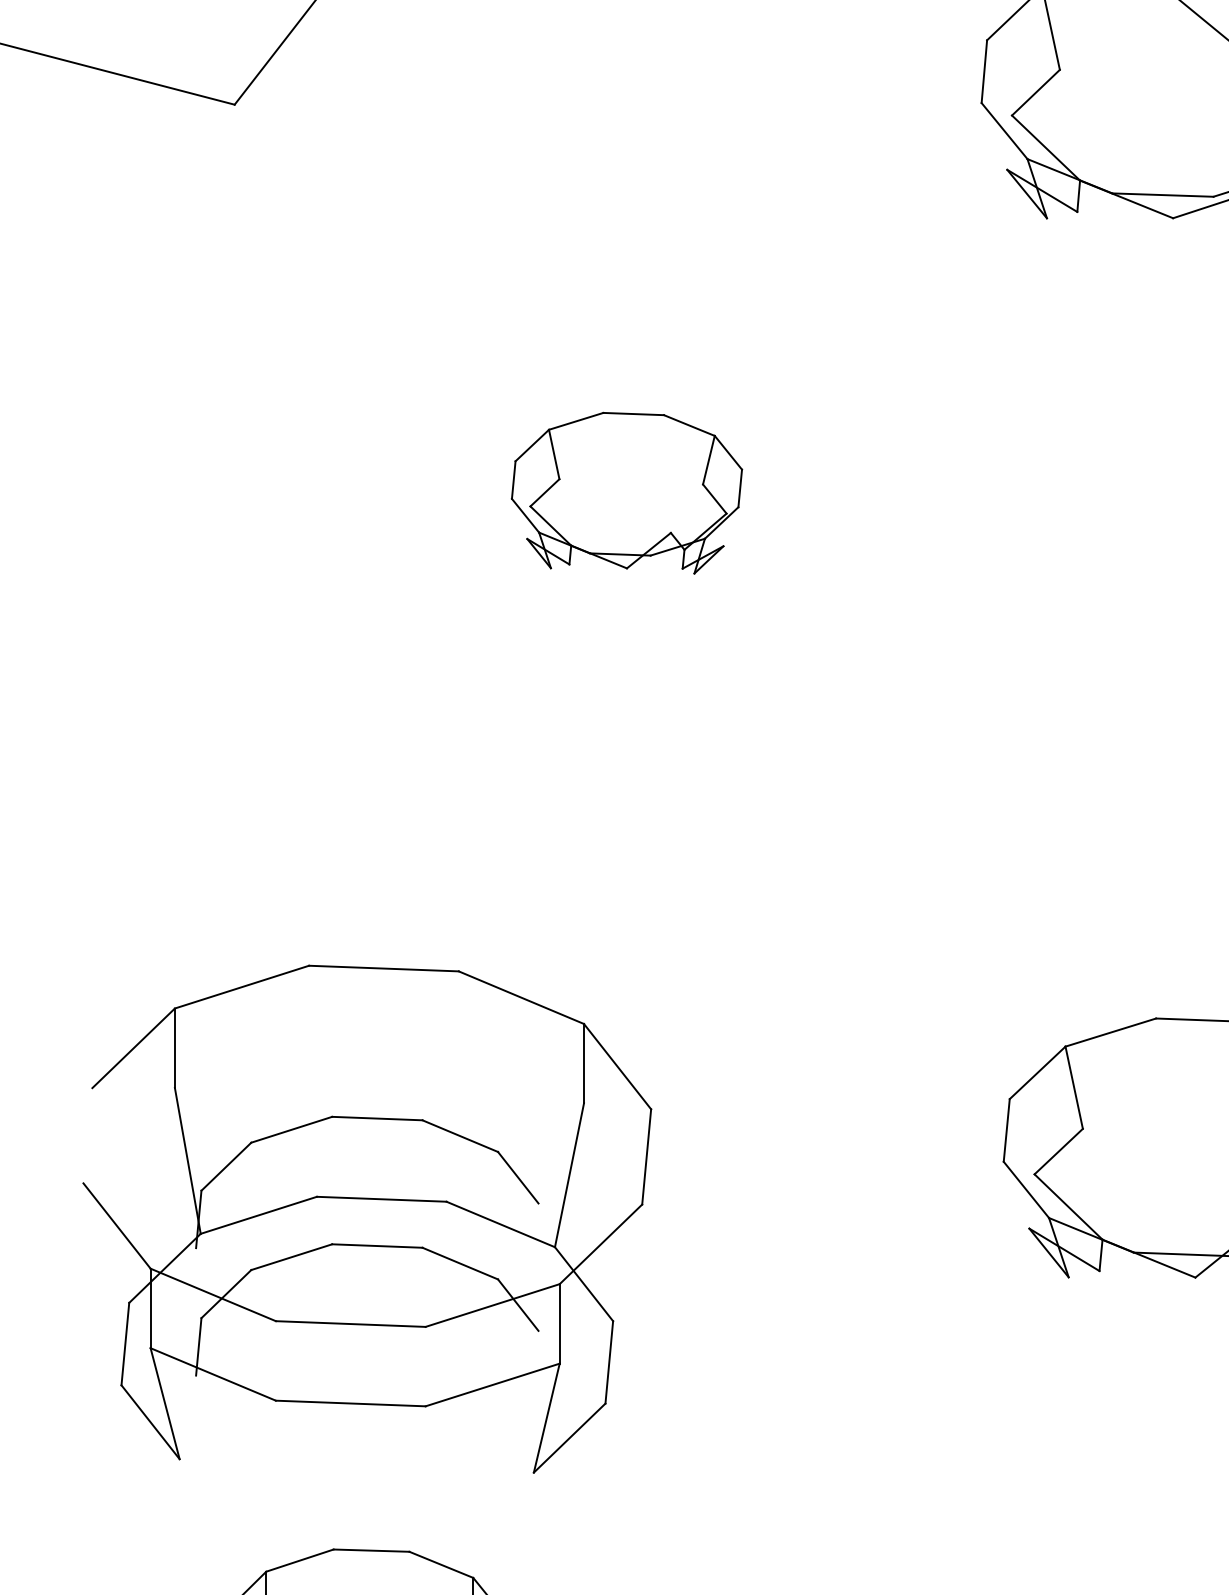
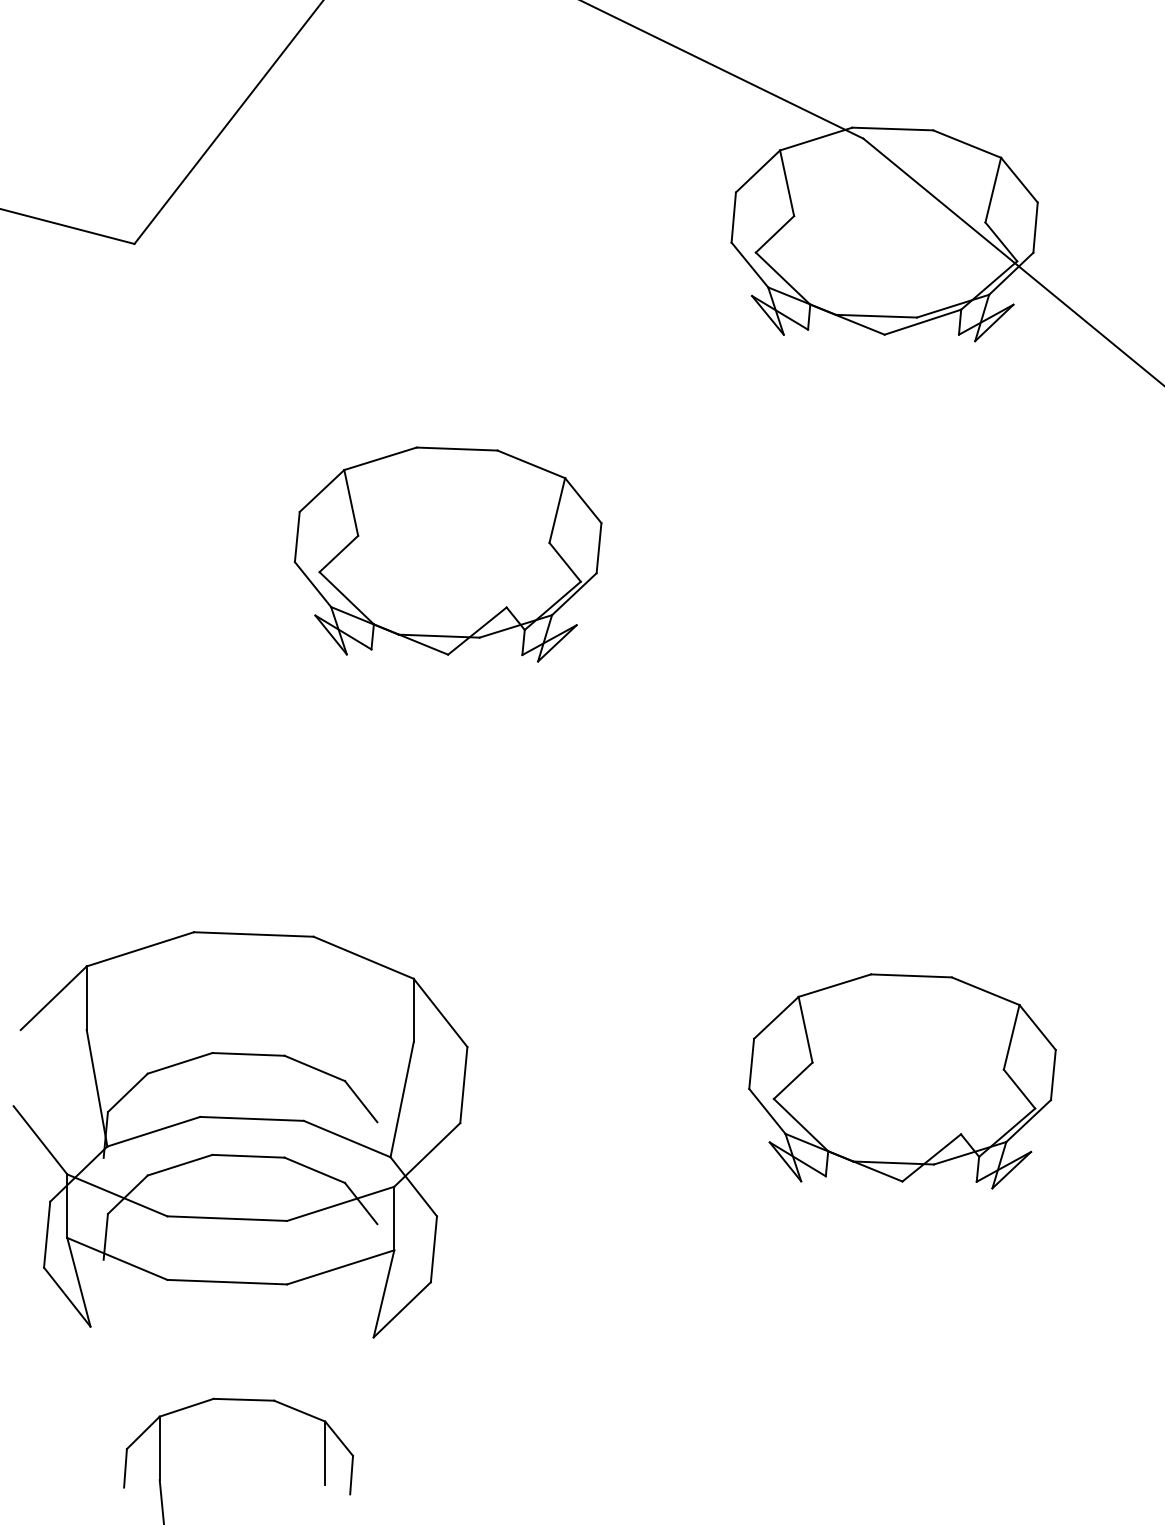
part: (626, 493) -> (447, 554), size x1.67

